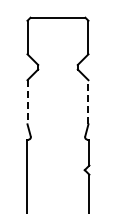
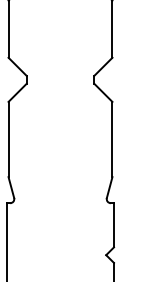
line: (88, 101) -> (112, 138), dashed -> solid
line: (27, 102) -> (8, 139), dashed -> solid

